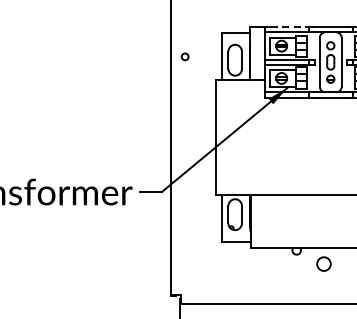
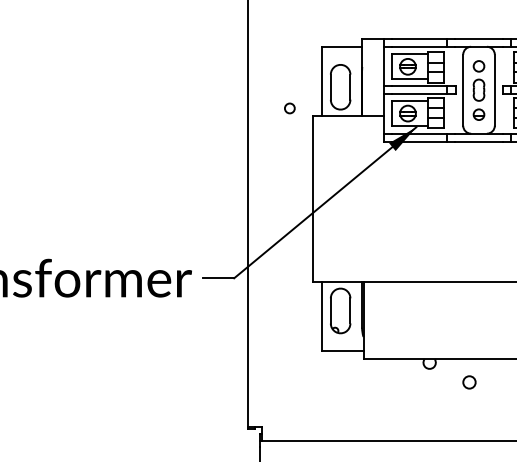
line: (290, 26) -> (420, 38), dashed -> solid
circle: (184, 56) -> (288, 107), moved
circle: (324, 263) -> (469, 381), size x0.62

